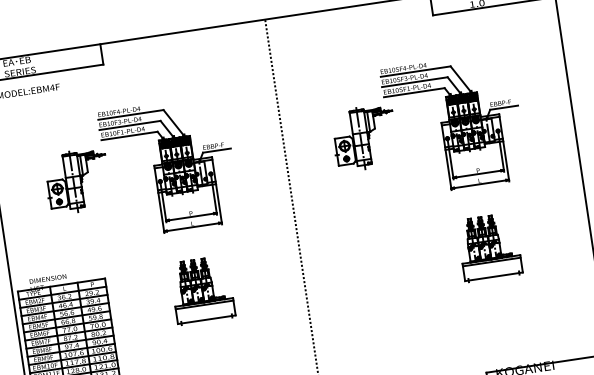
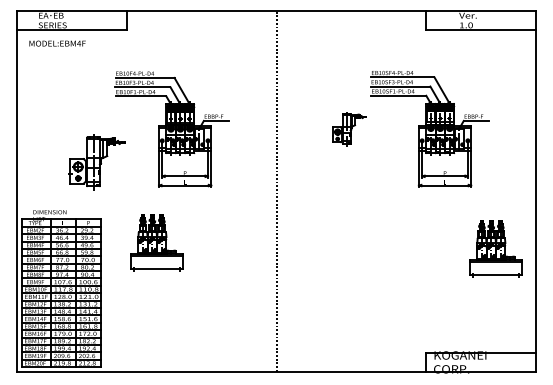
part: (364, 138) -> (348, 129), size x0.6
part: (76, 181) -> (96, 162), moved
part: (488, 247) -> (495, 248), moved
part: (201, 290) -> (156, 242), moved

